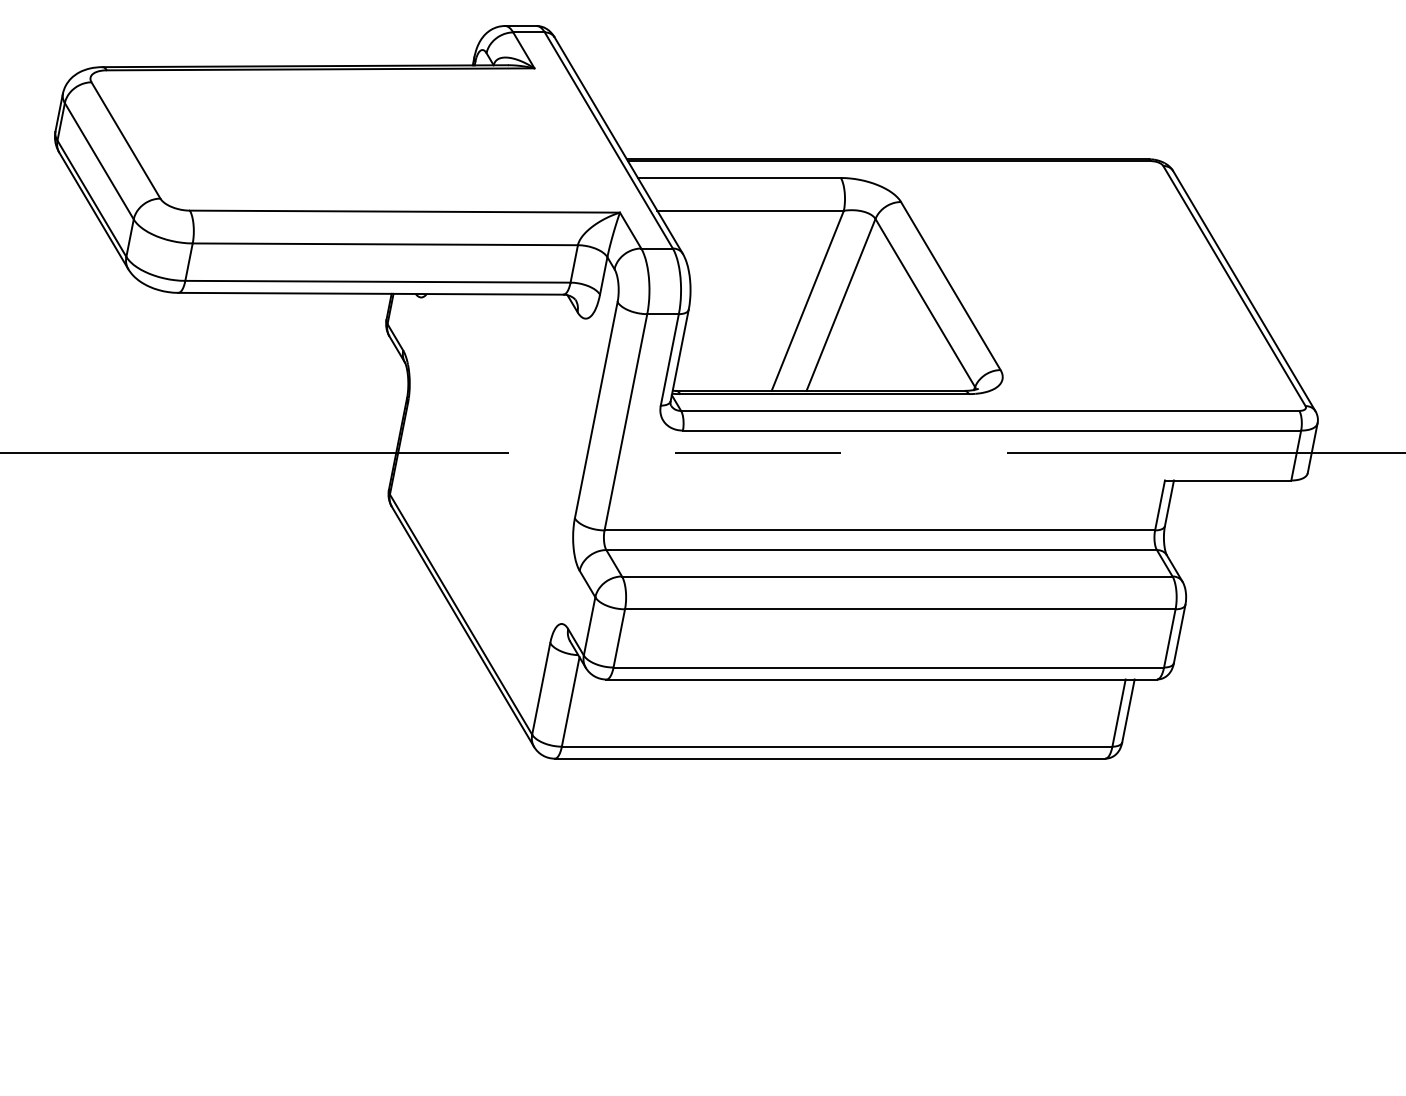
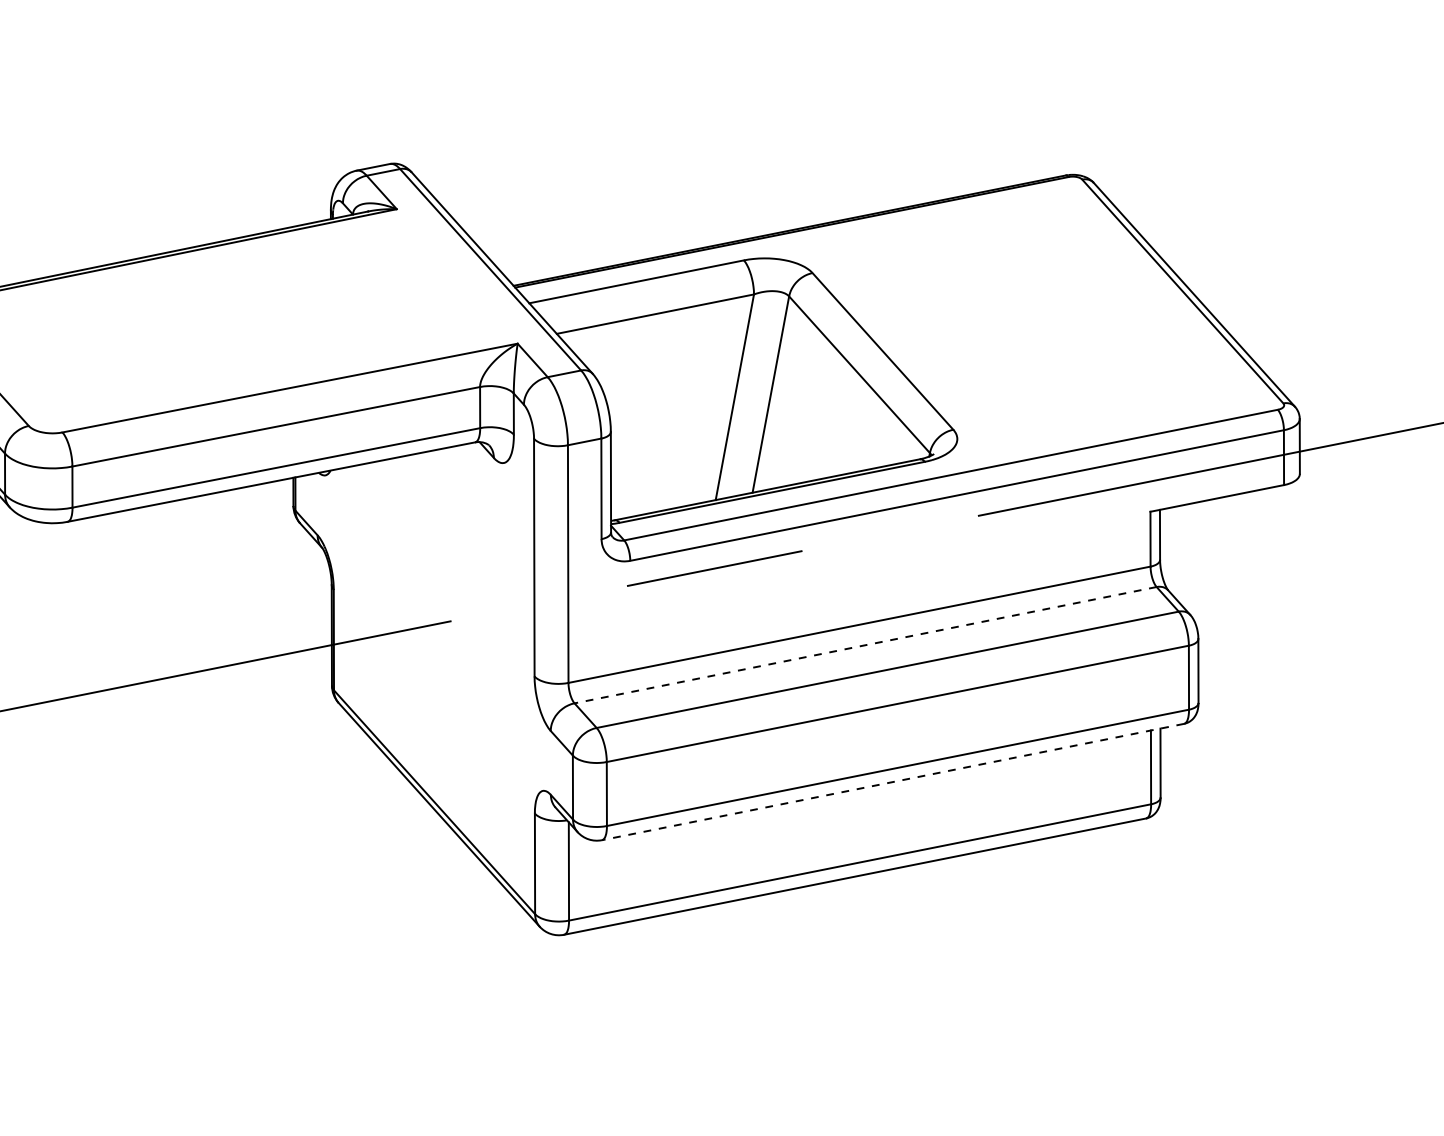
line: (881, 550) -> (865, 645), solid -> dashed
line: (881, 679) -> (892, 782), solid -> dashed

